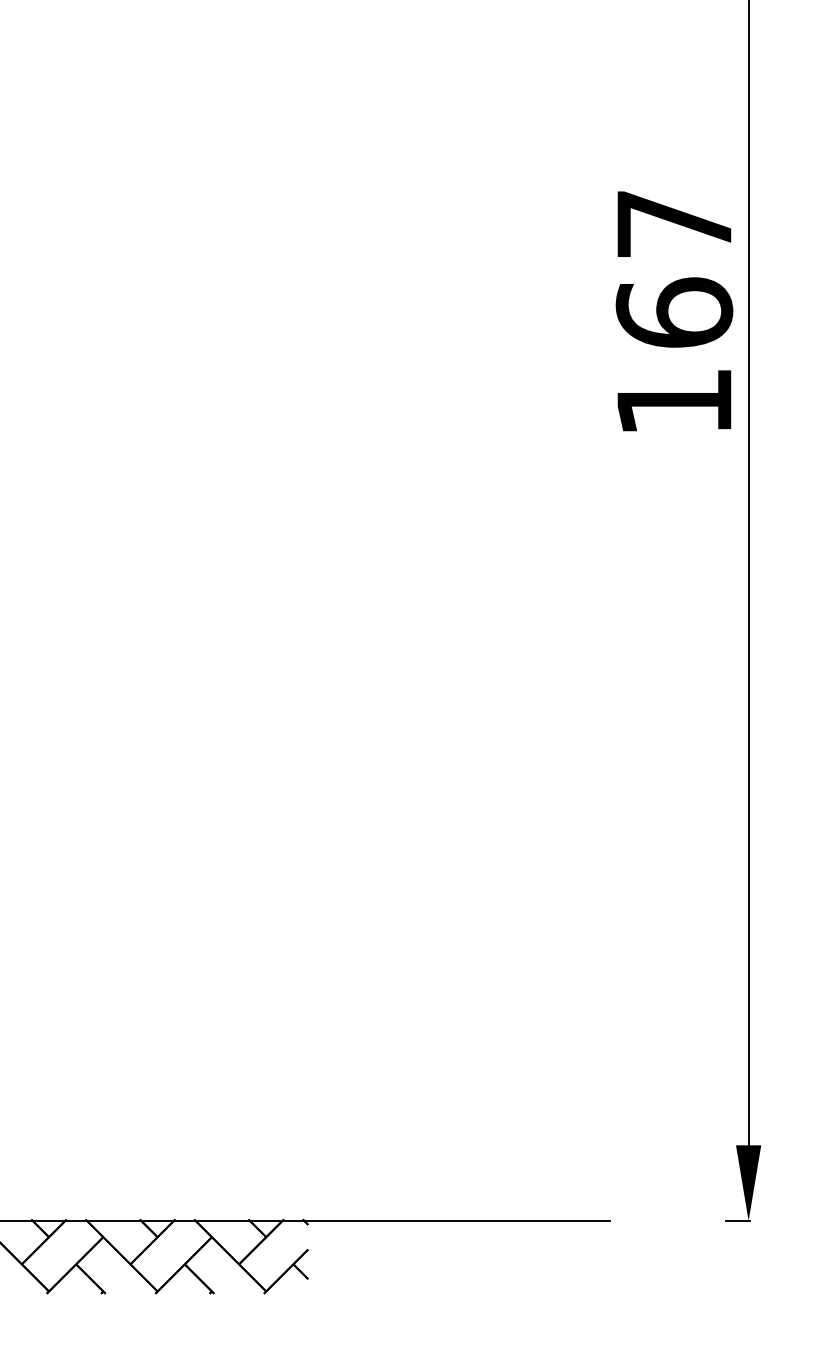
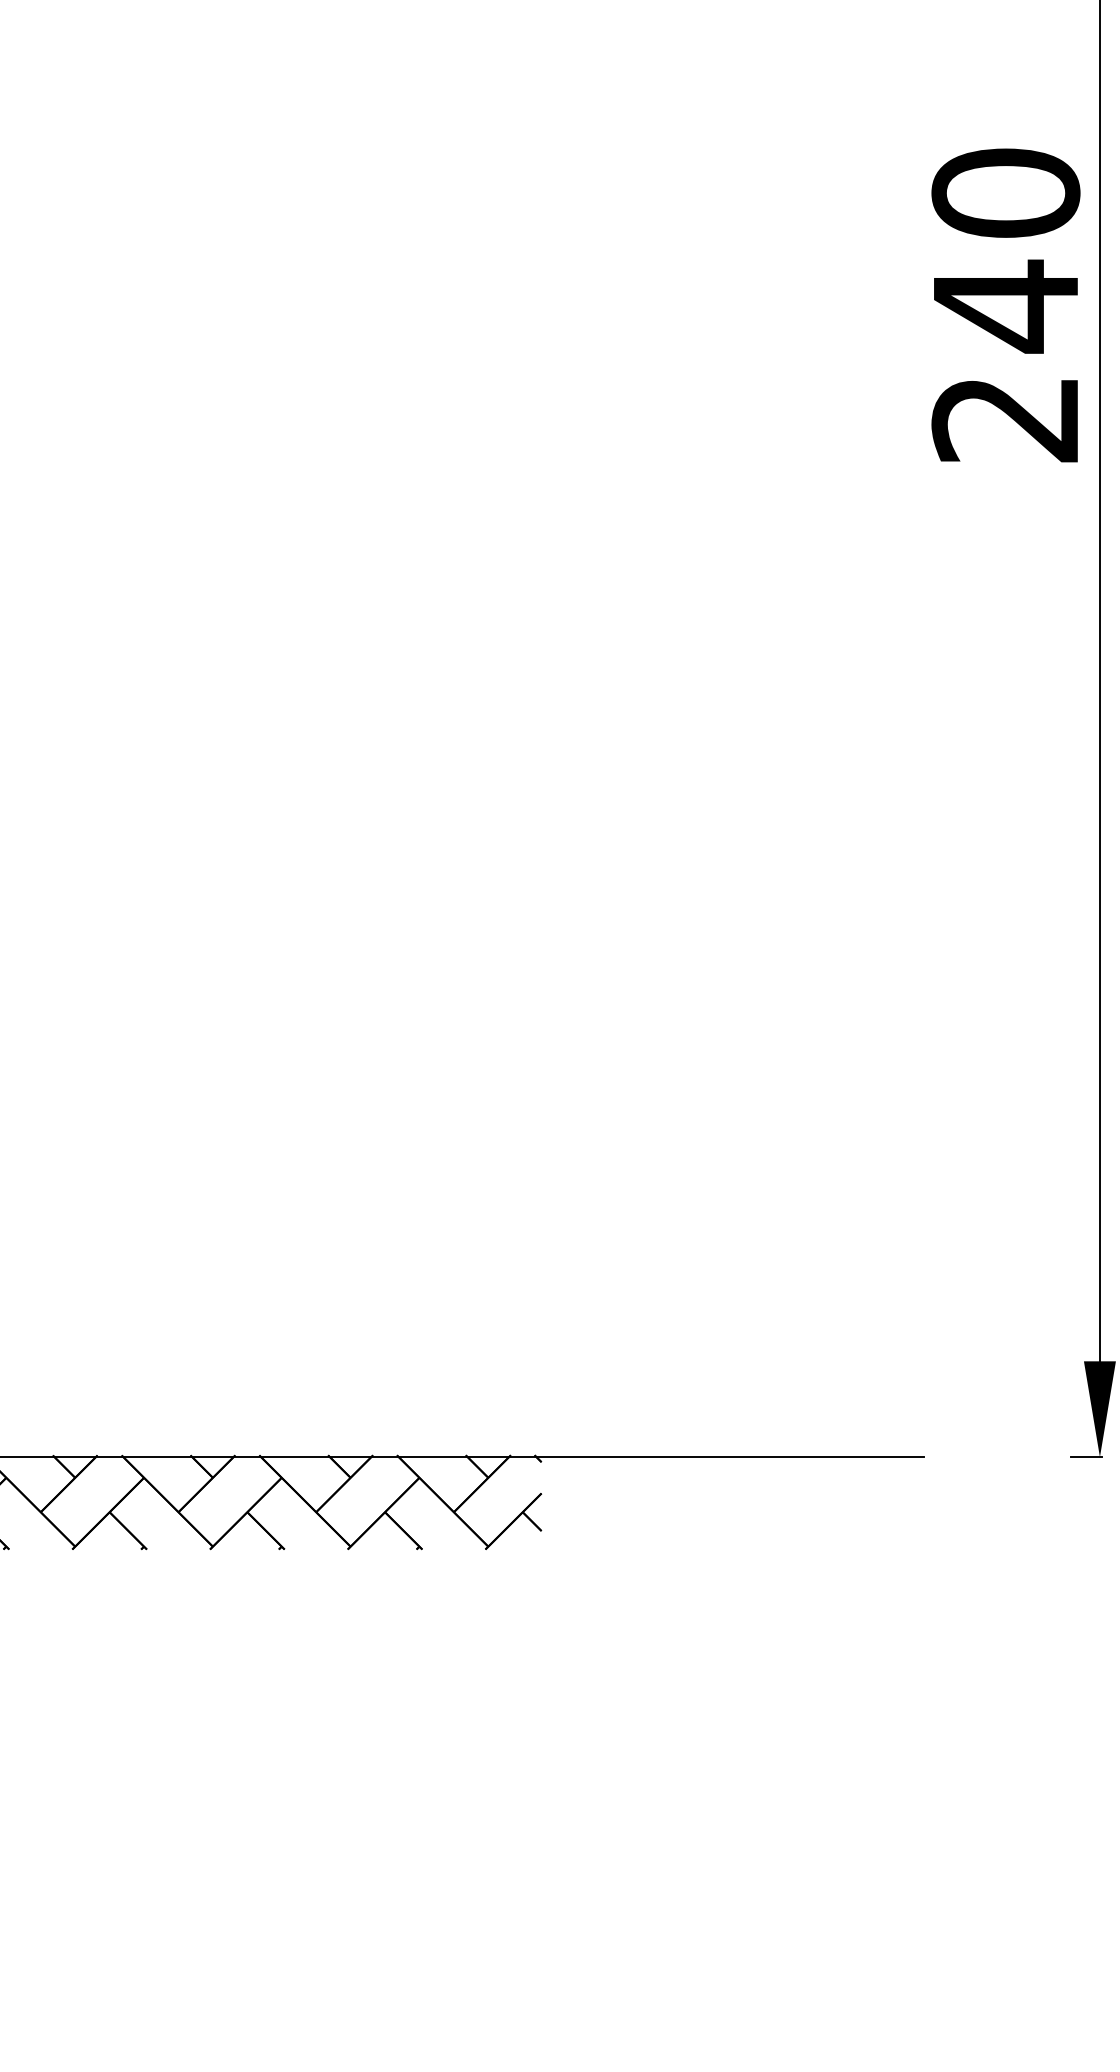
text: (674, 312) -> (1005, 305), 167 -> 240

